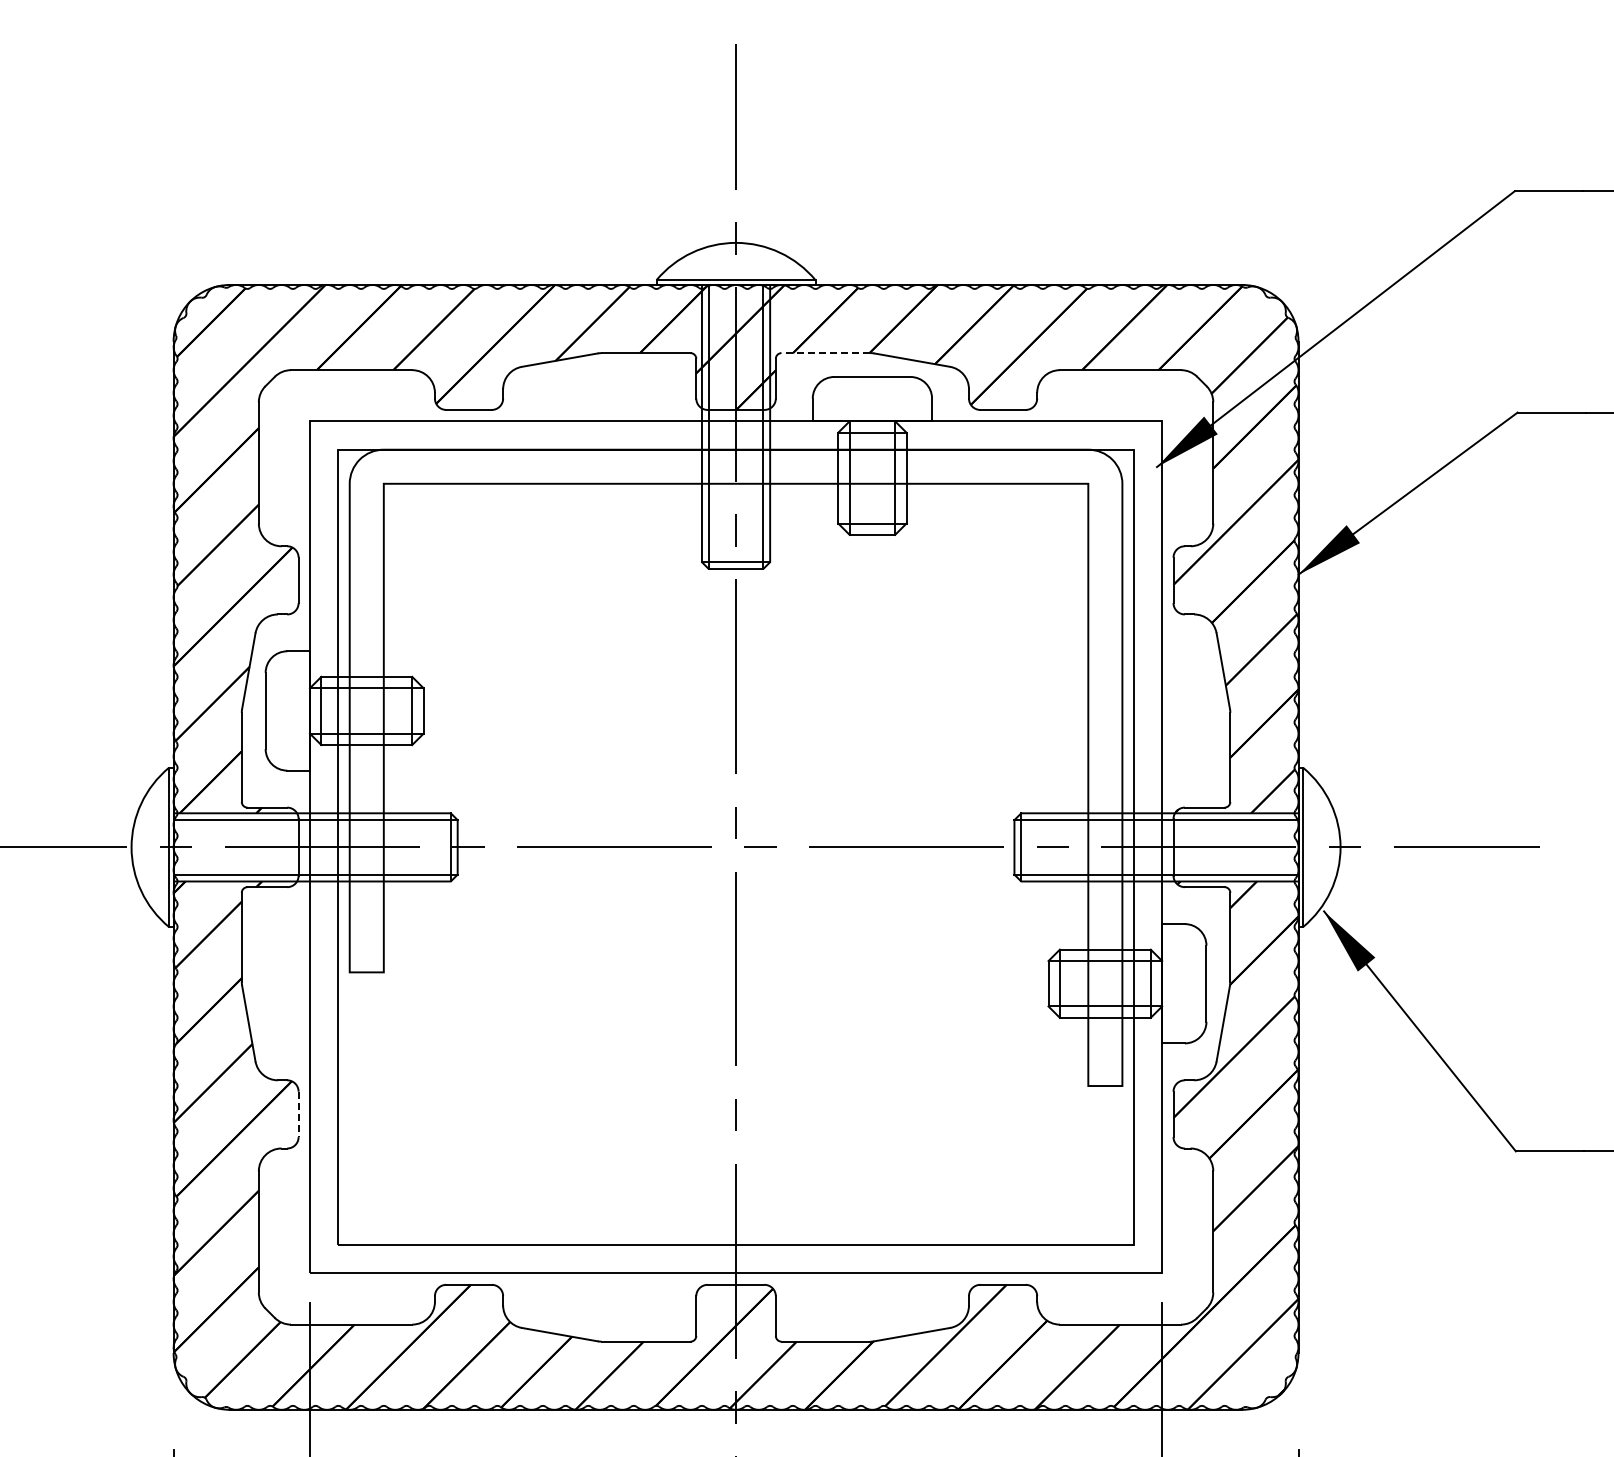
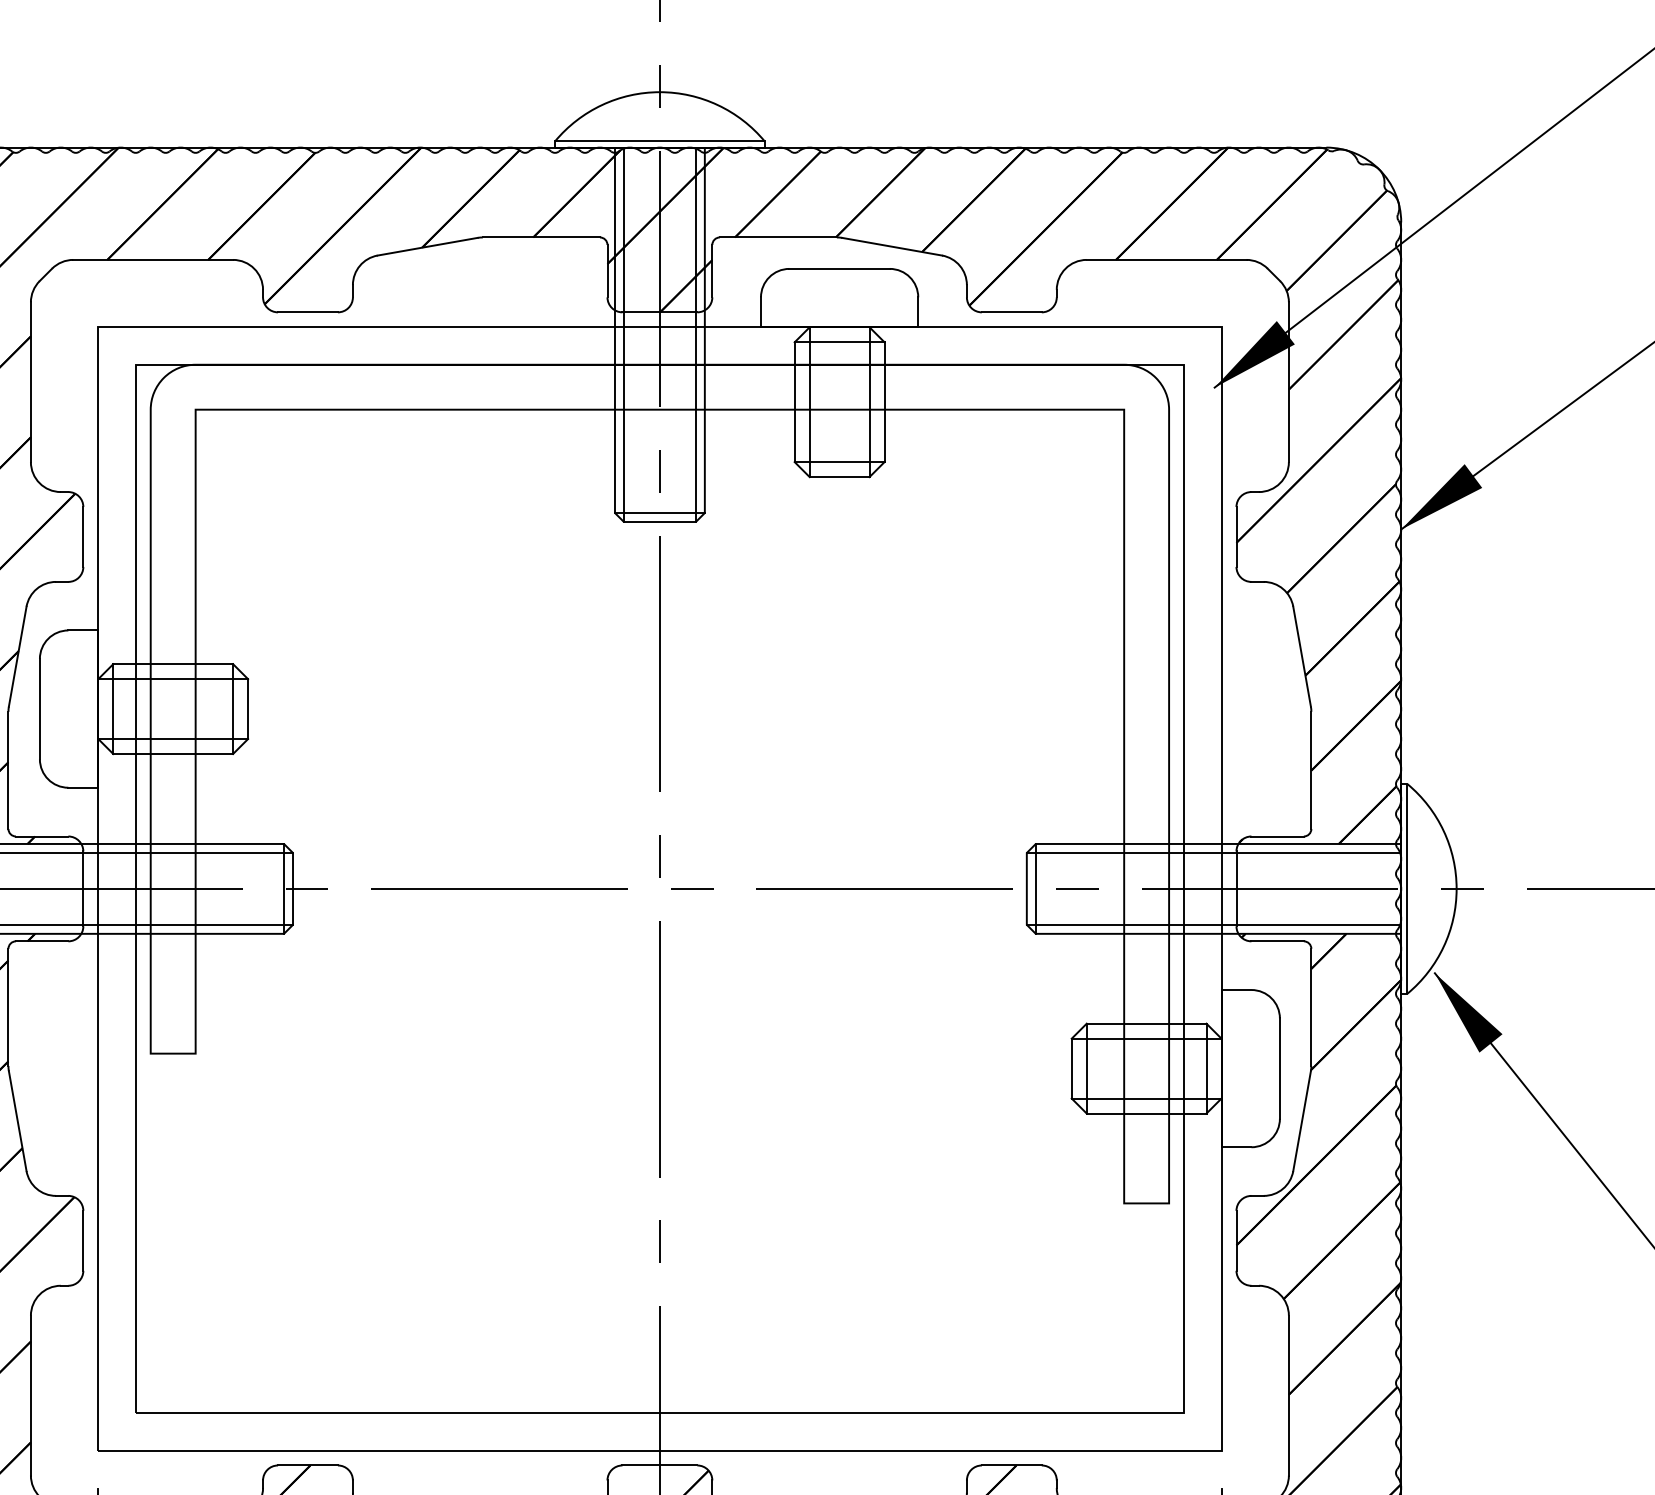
line: (825, 353) -> (777, 237), dashed -> solid
line: (298, 1114) -> (83, 1240), dashed -> solid

